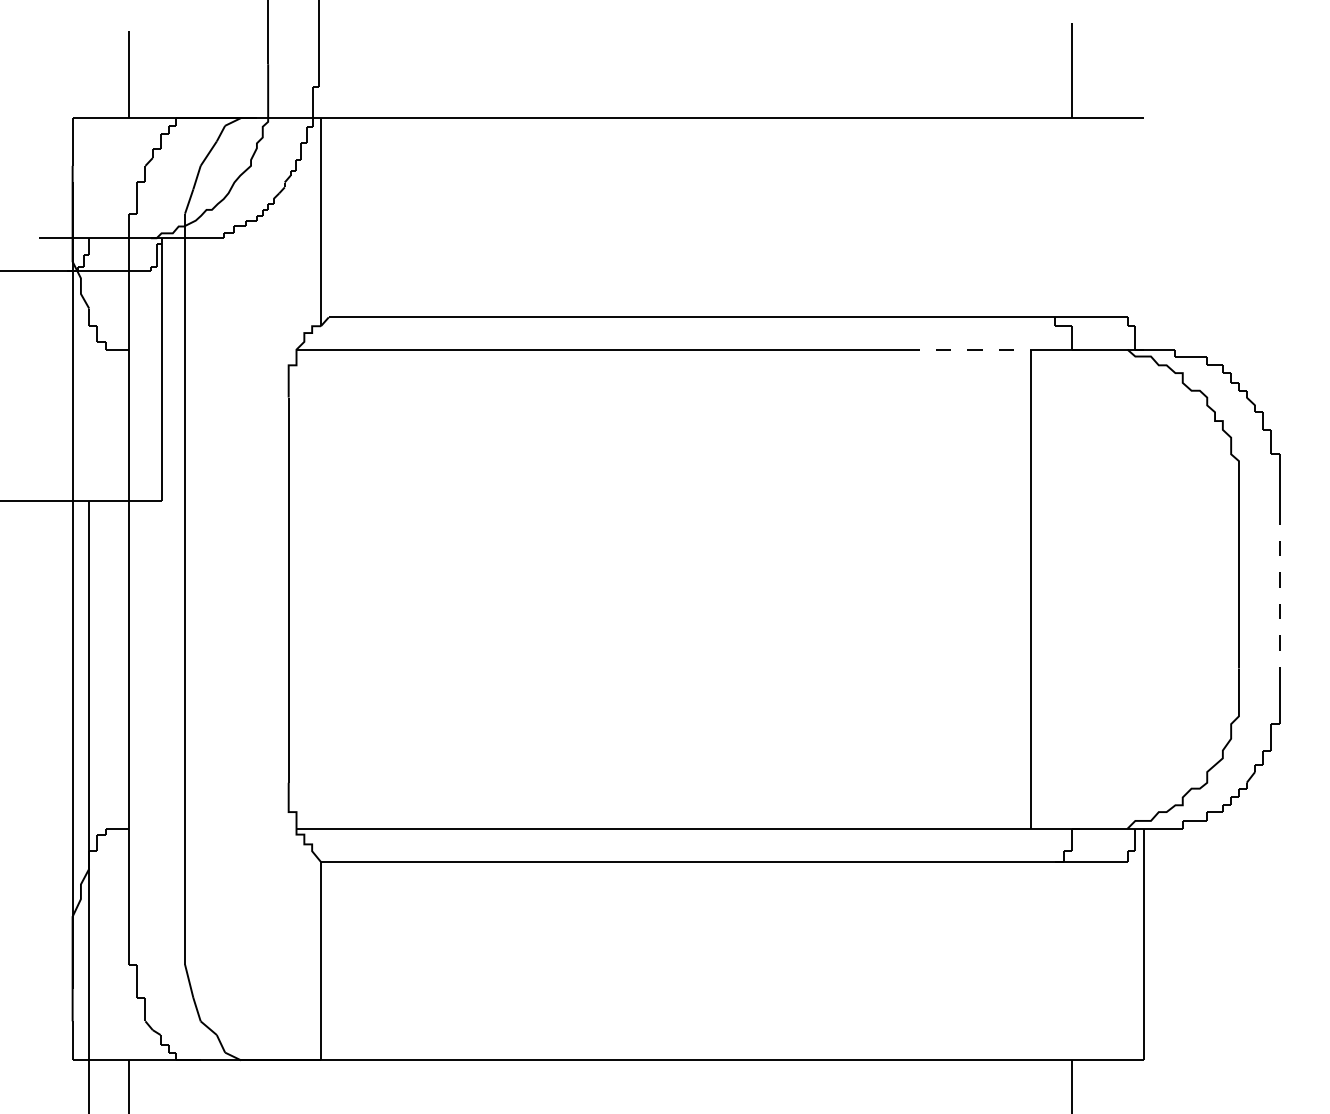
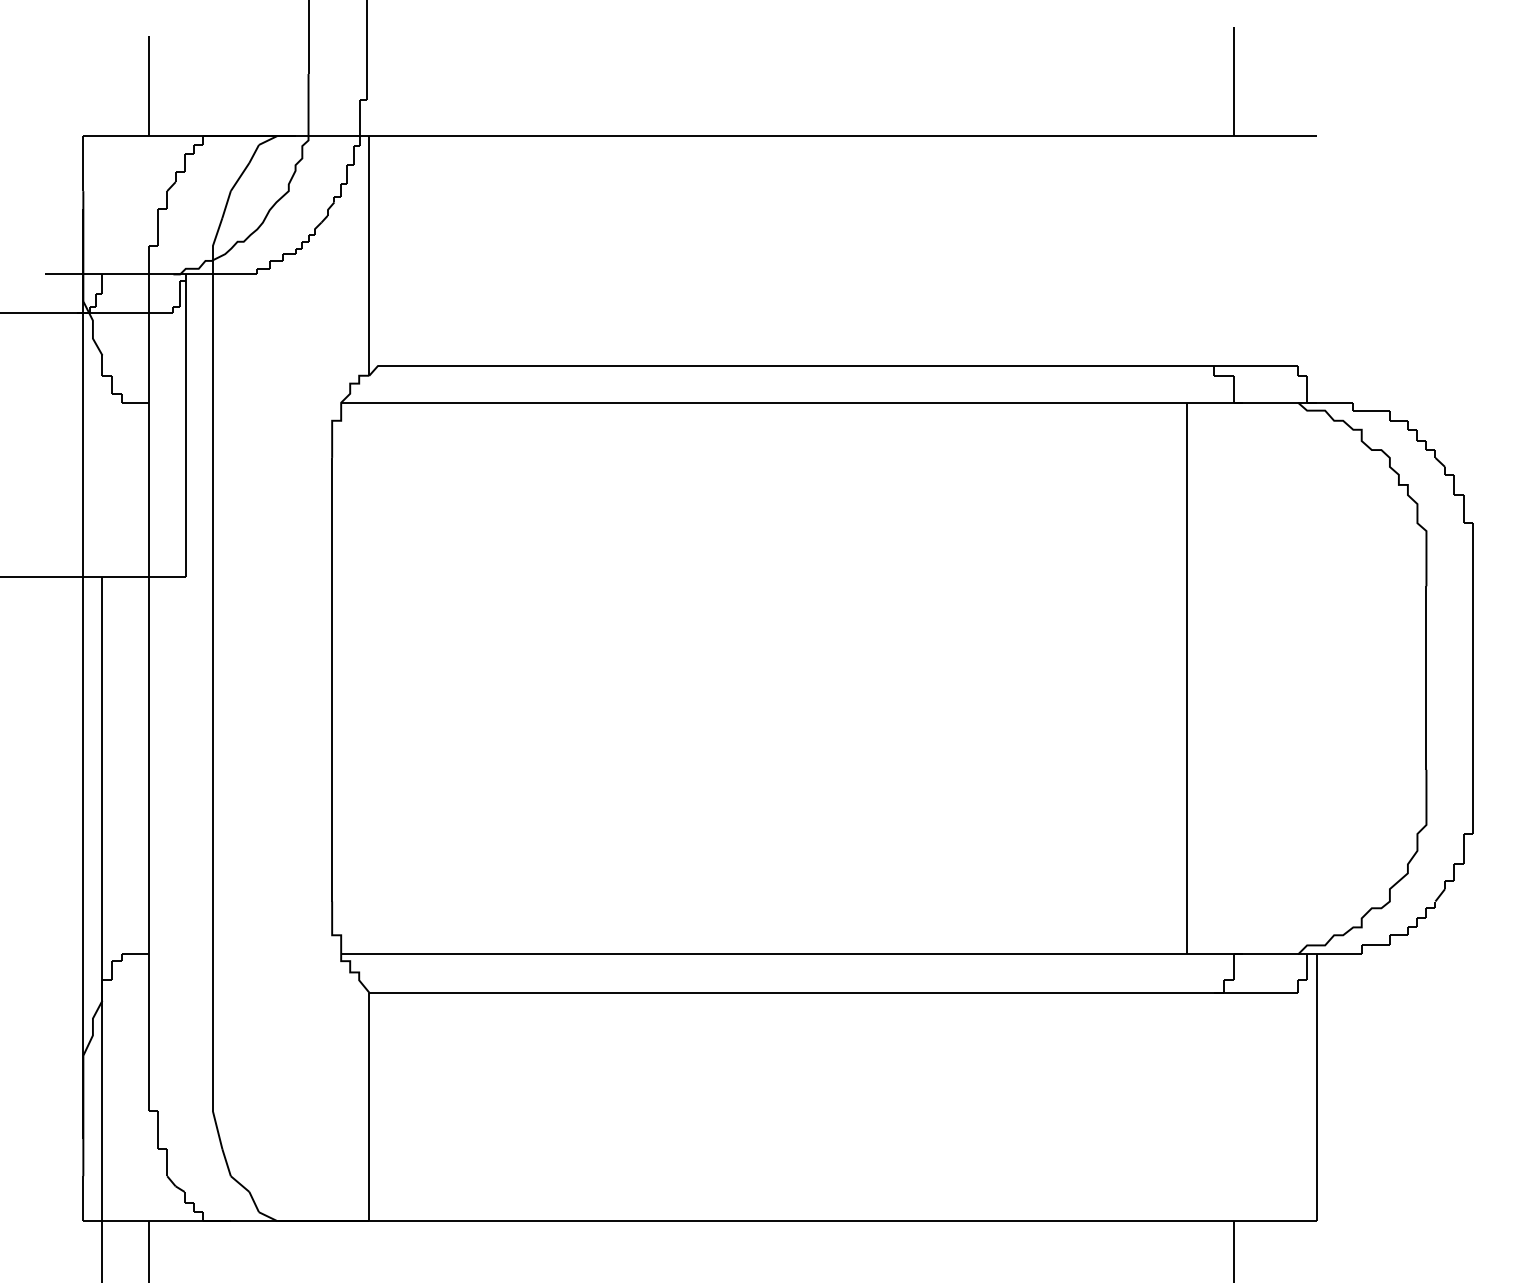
line: (968, 349) -> (1114, 402), dashed -> solid
line: (1279, 589) -> (1473, 678), dashed -> solid

